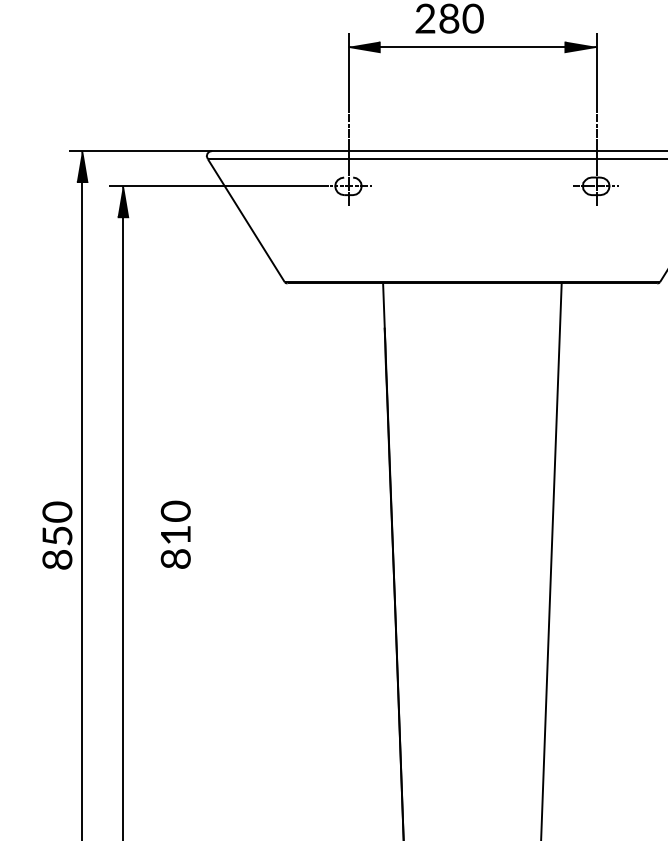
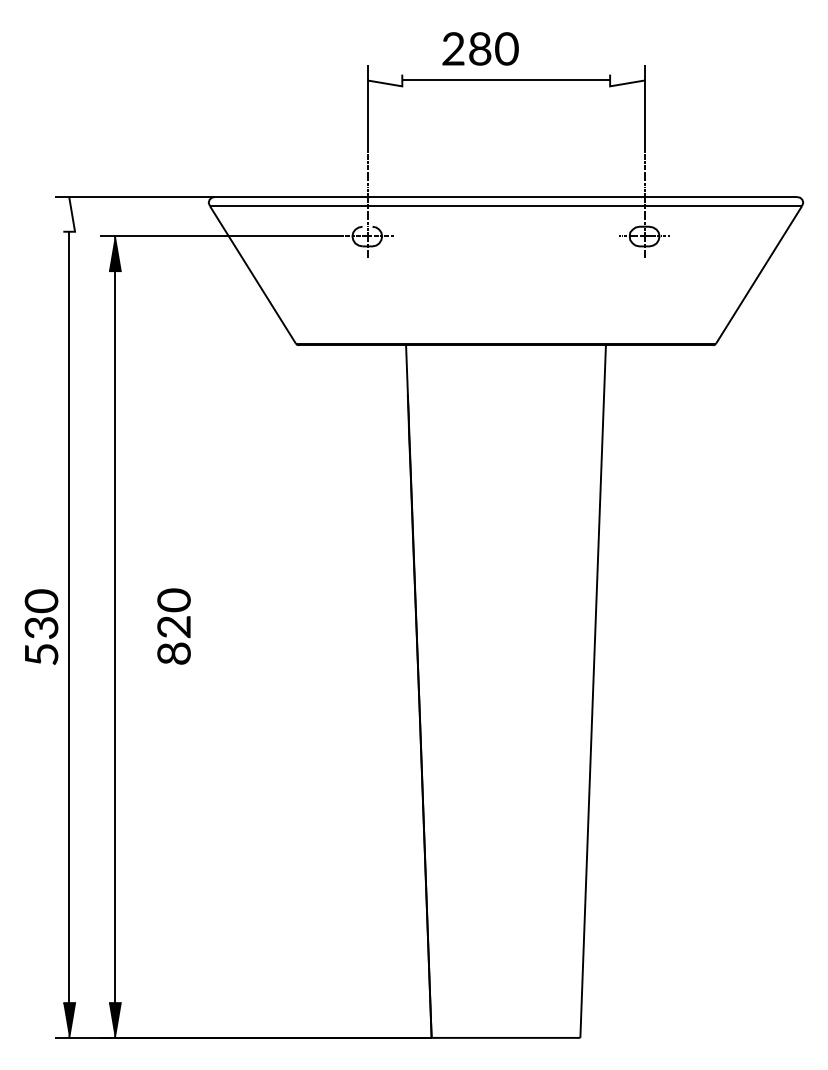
fill: (363, 46) -> (384, 80), removed
fill: (580, 46) -> (627, 80), removed
fill: (82, 165) -> (69, 213), removed
text: (175, 535) -> (173, 627), 810 -> 820
text: (57, 548) -> (41, 641), 850 -> 530

